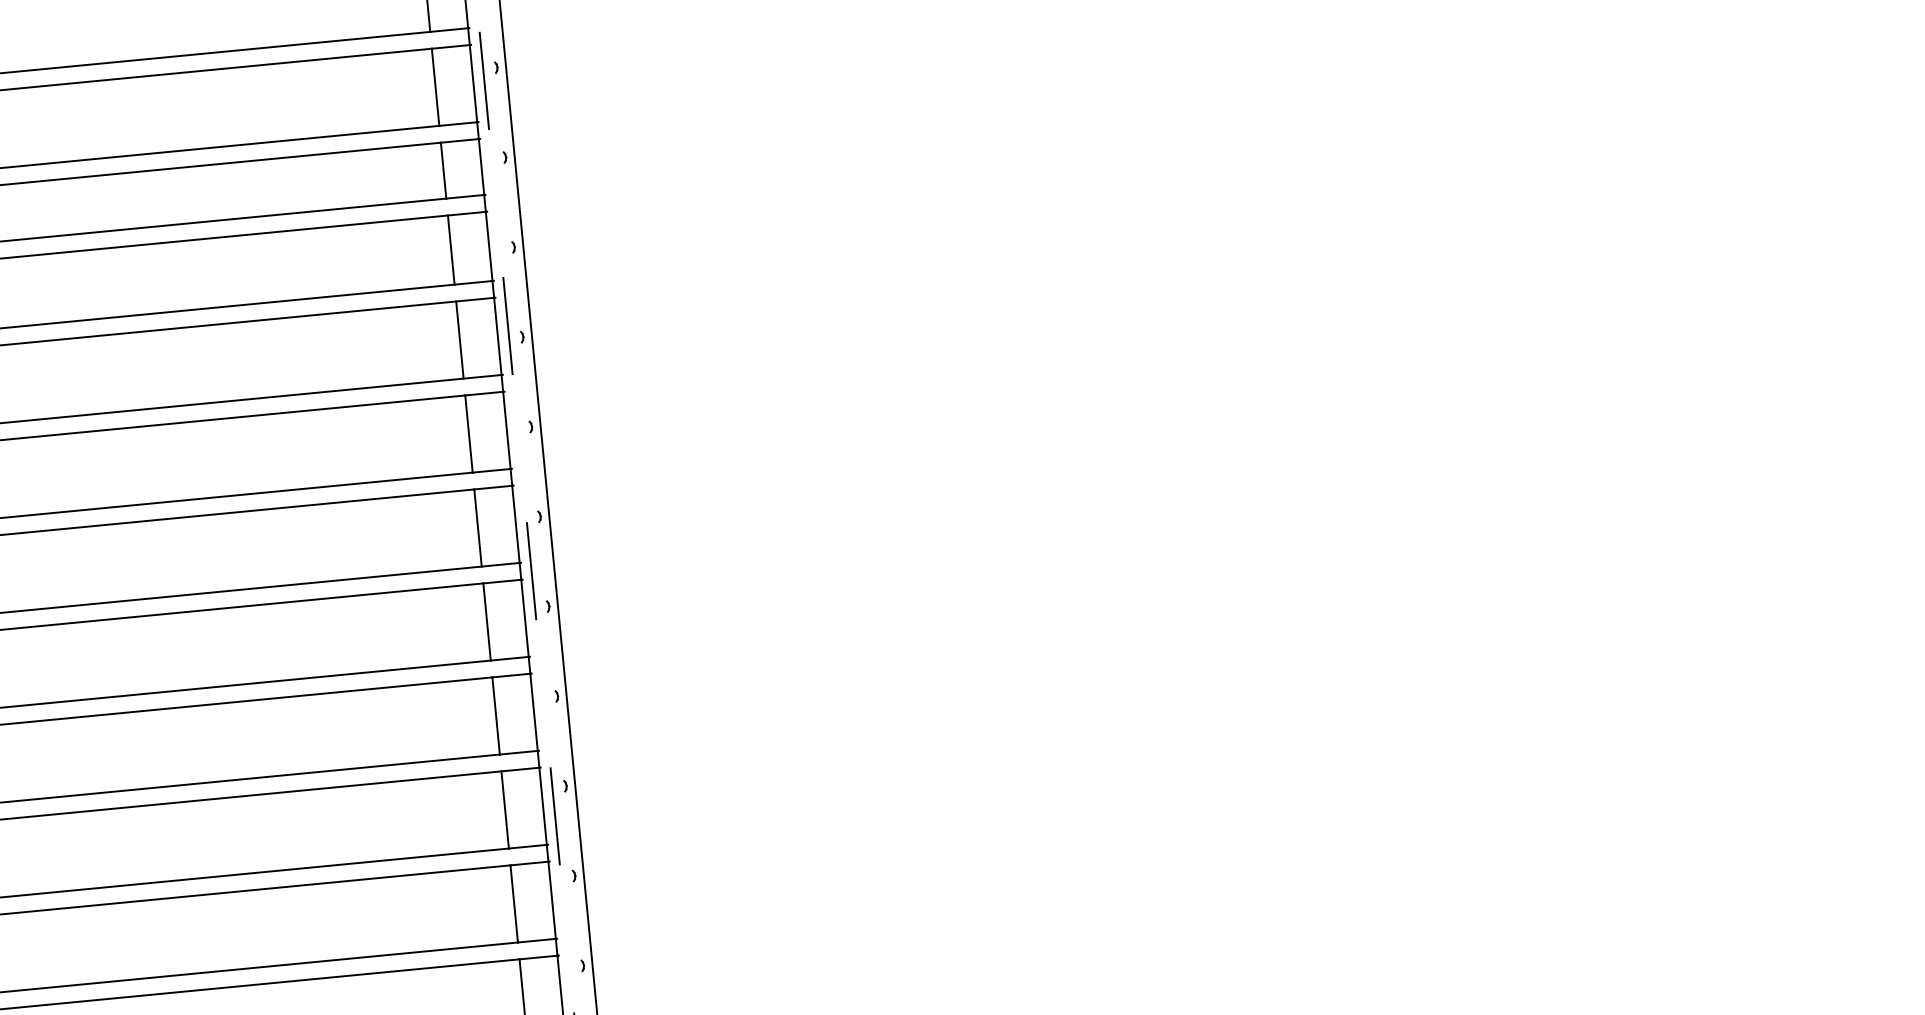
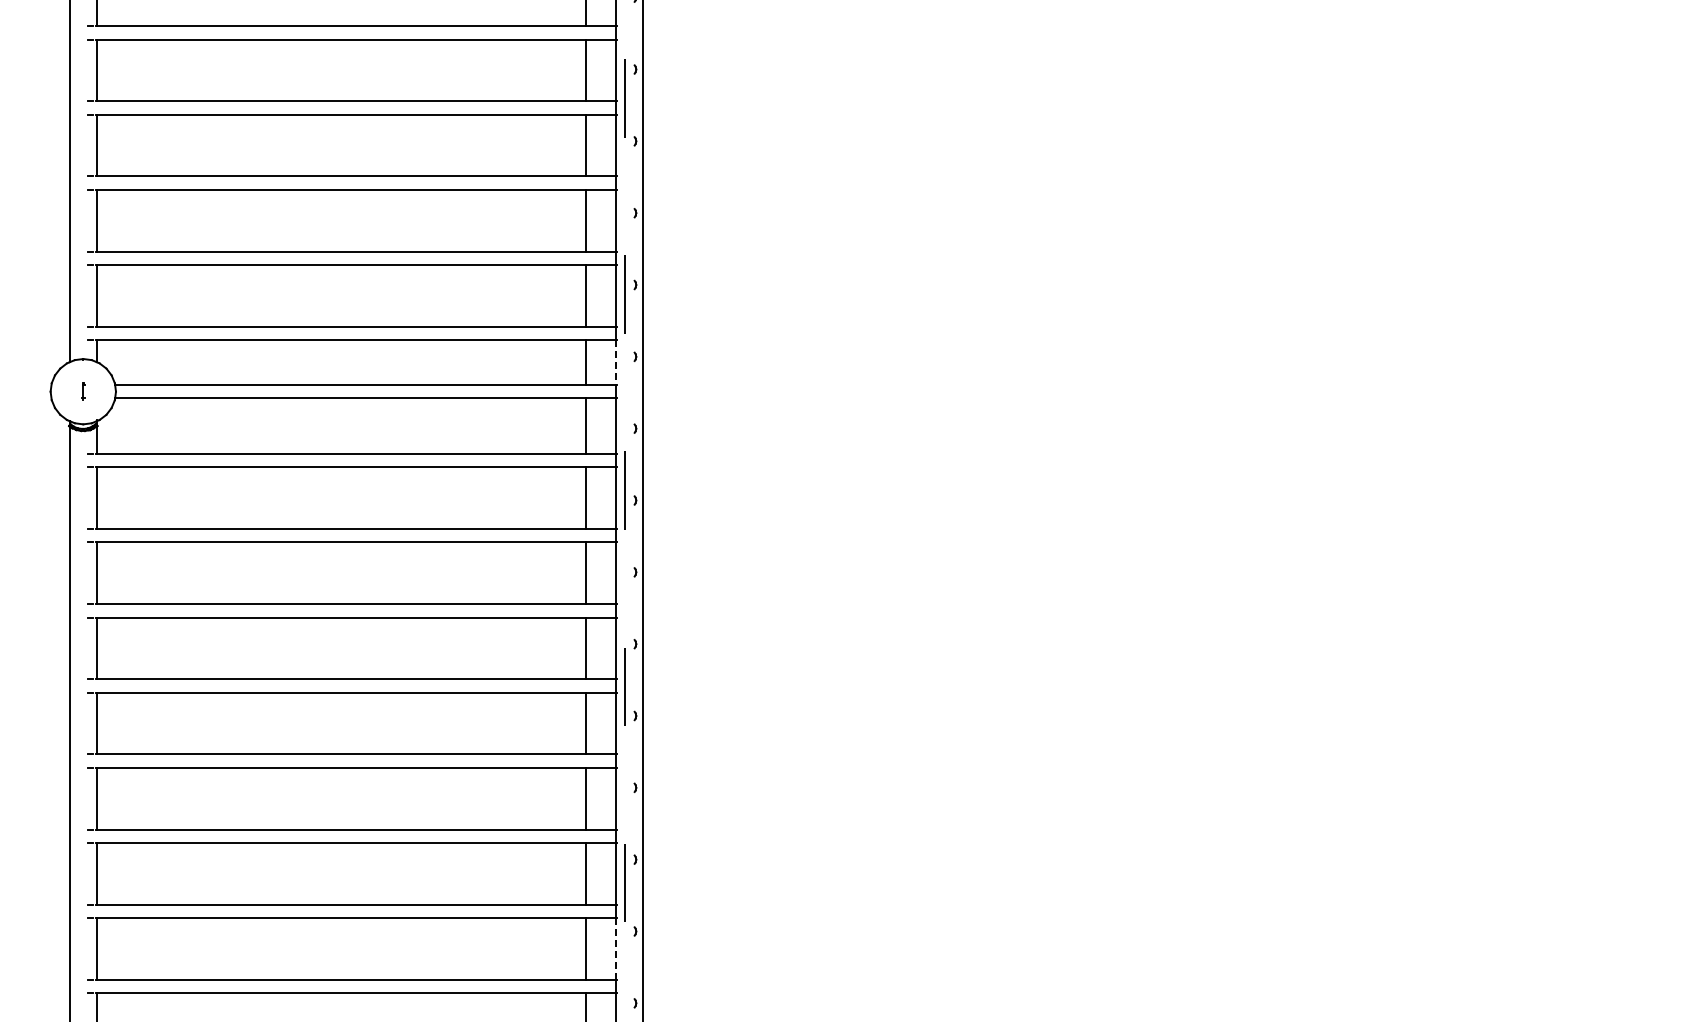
line: (482, 168) -> (616, 363), solid -> dashed
line: (552, 900) -> (616, 949), solid -> dashed

